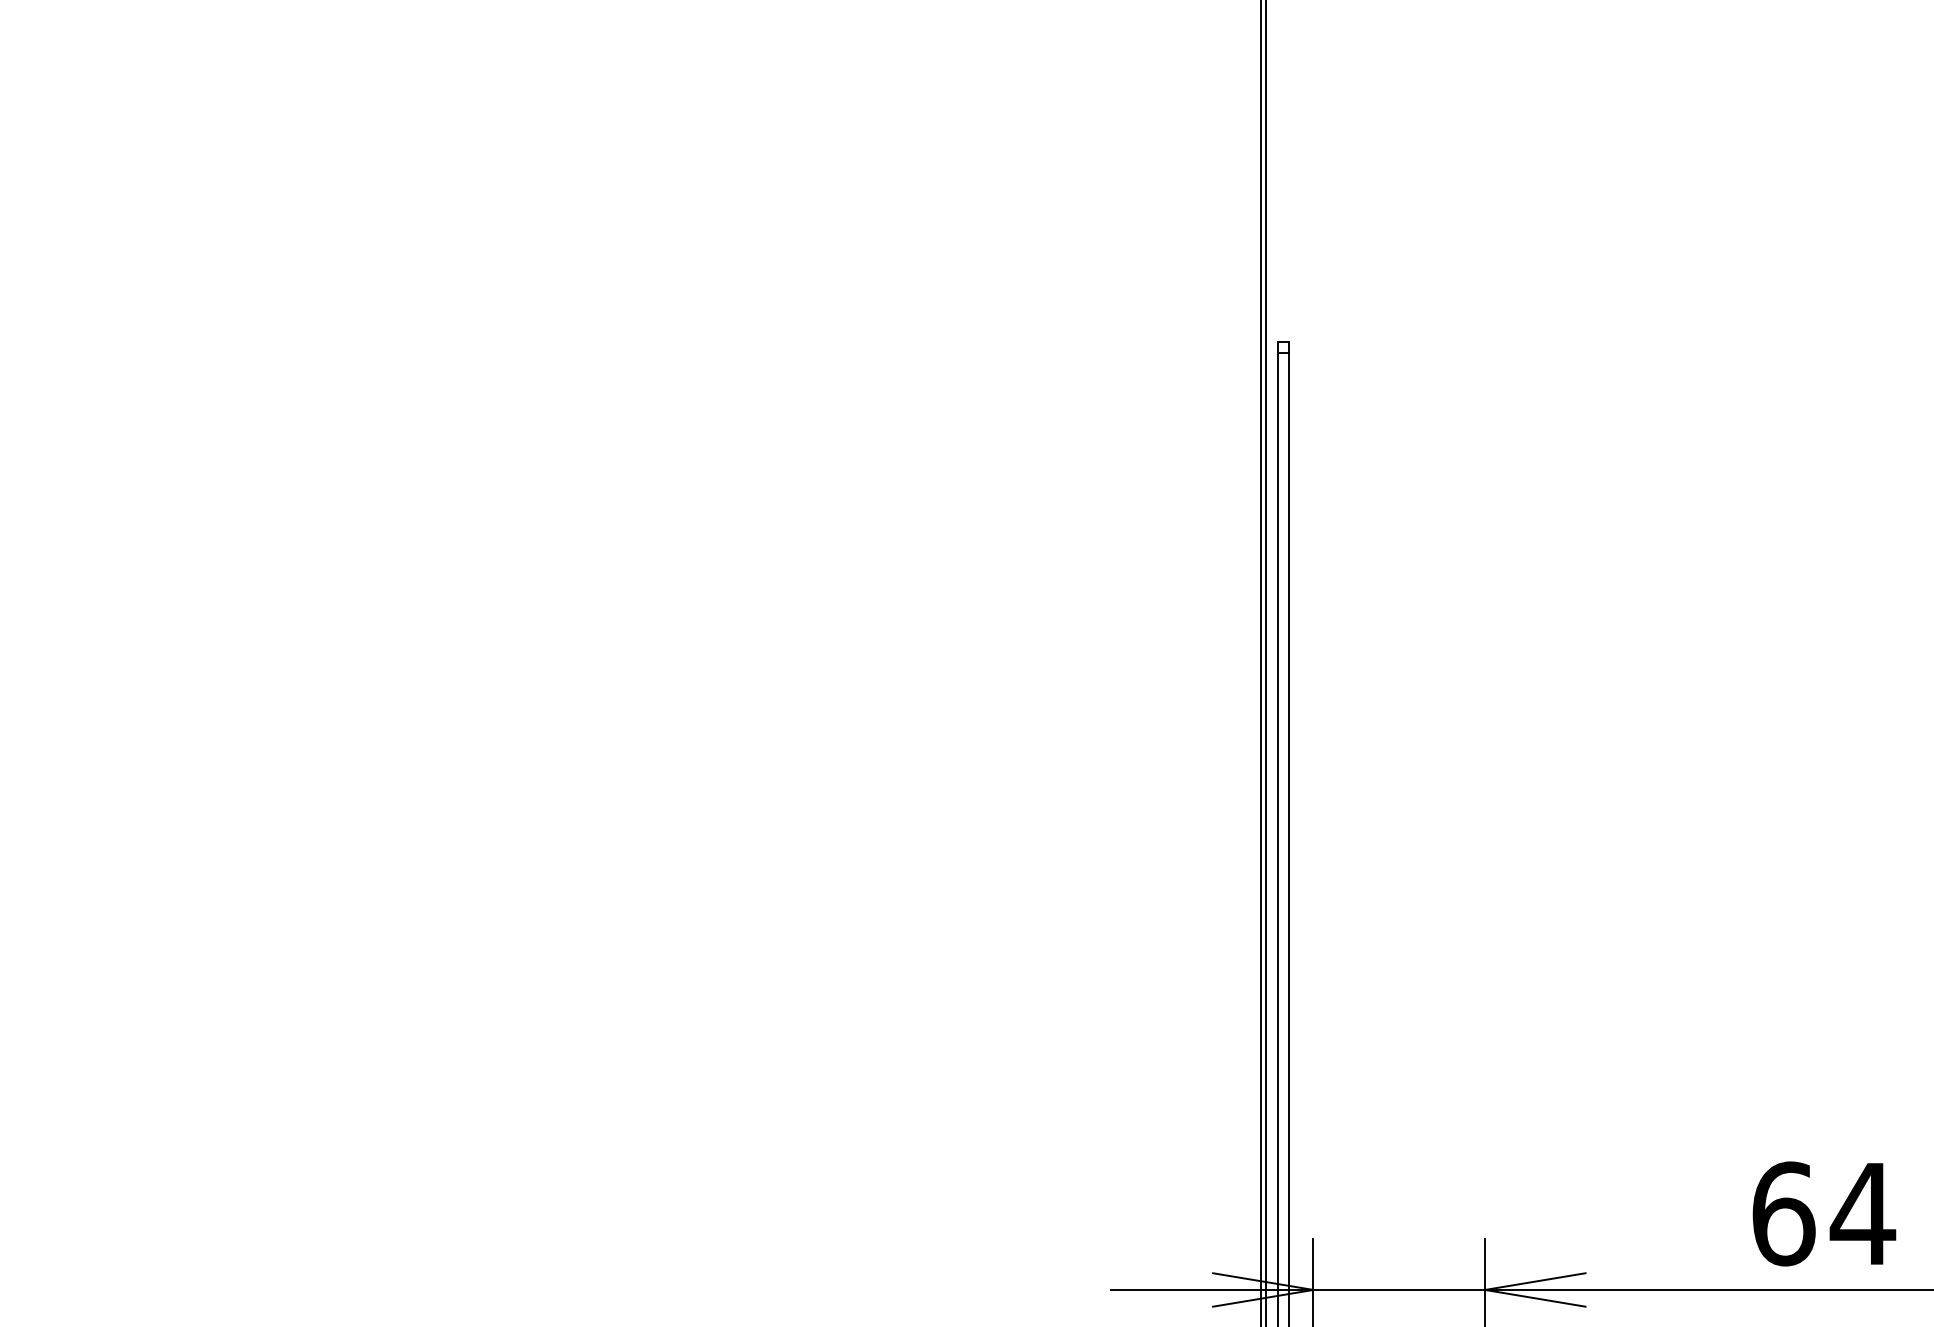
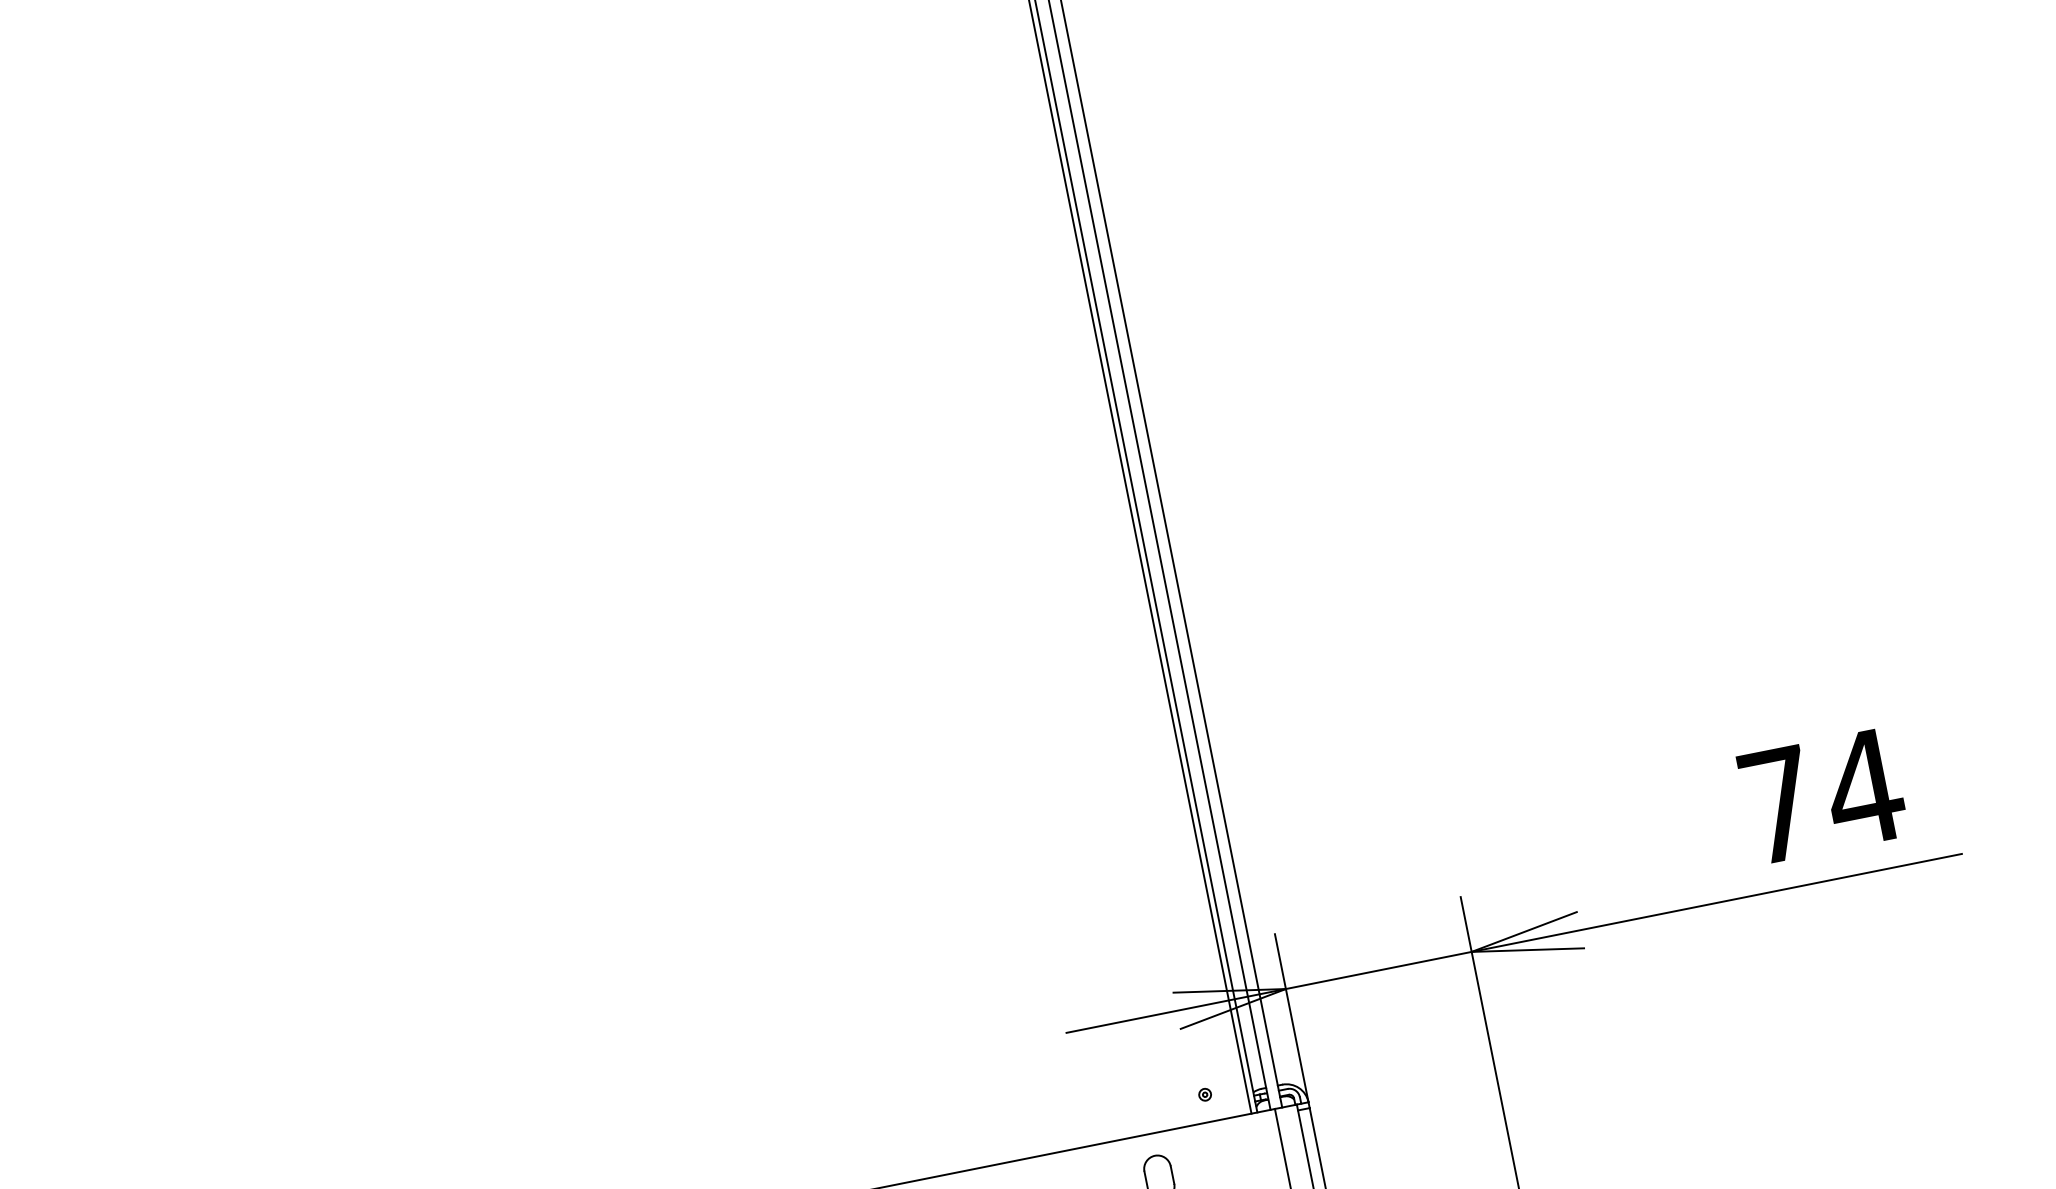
text: (1783, 1213) -> (1778, 804), 64 -> 74

